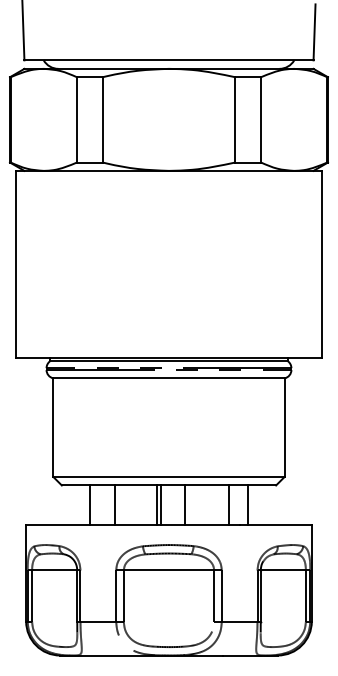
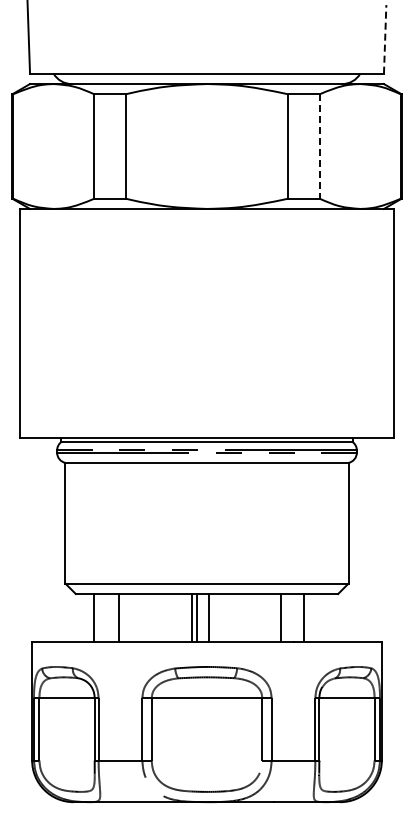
line: (314, 31) -> (385, 38), solid -> dashed
line: (260, 120) -> (319, 147), solid -> dashed
line: (90, 504) -> (94, 617), moved
line: (115, 504) -> (119, 617), moved
line: (184, 504) -> (208, 617), moved

